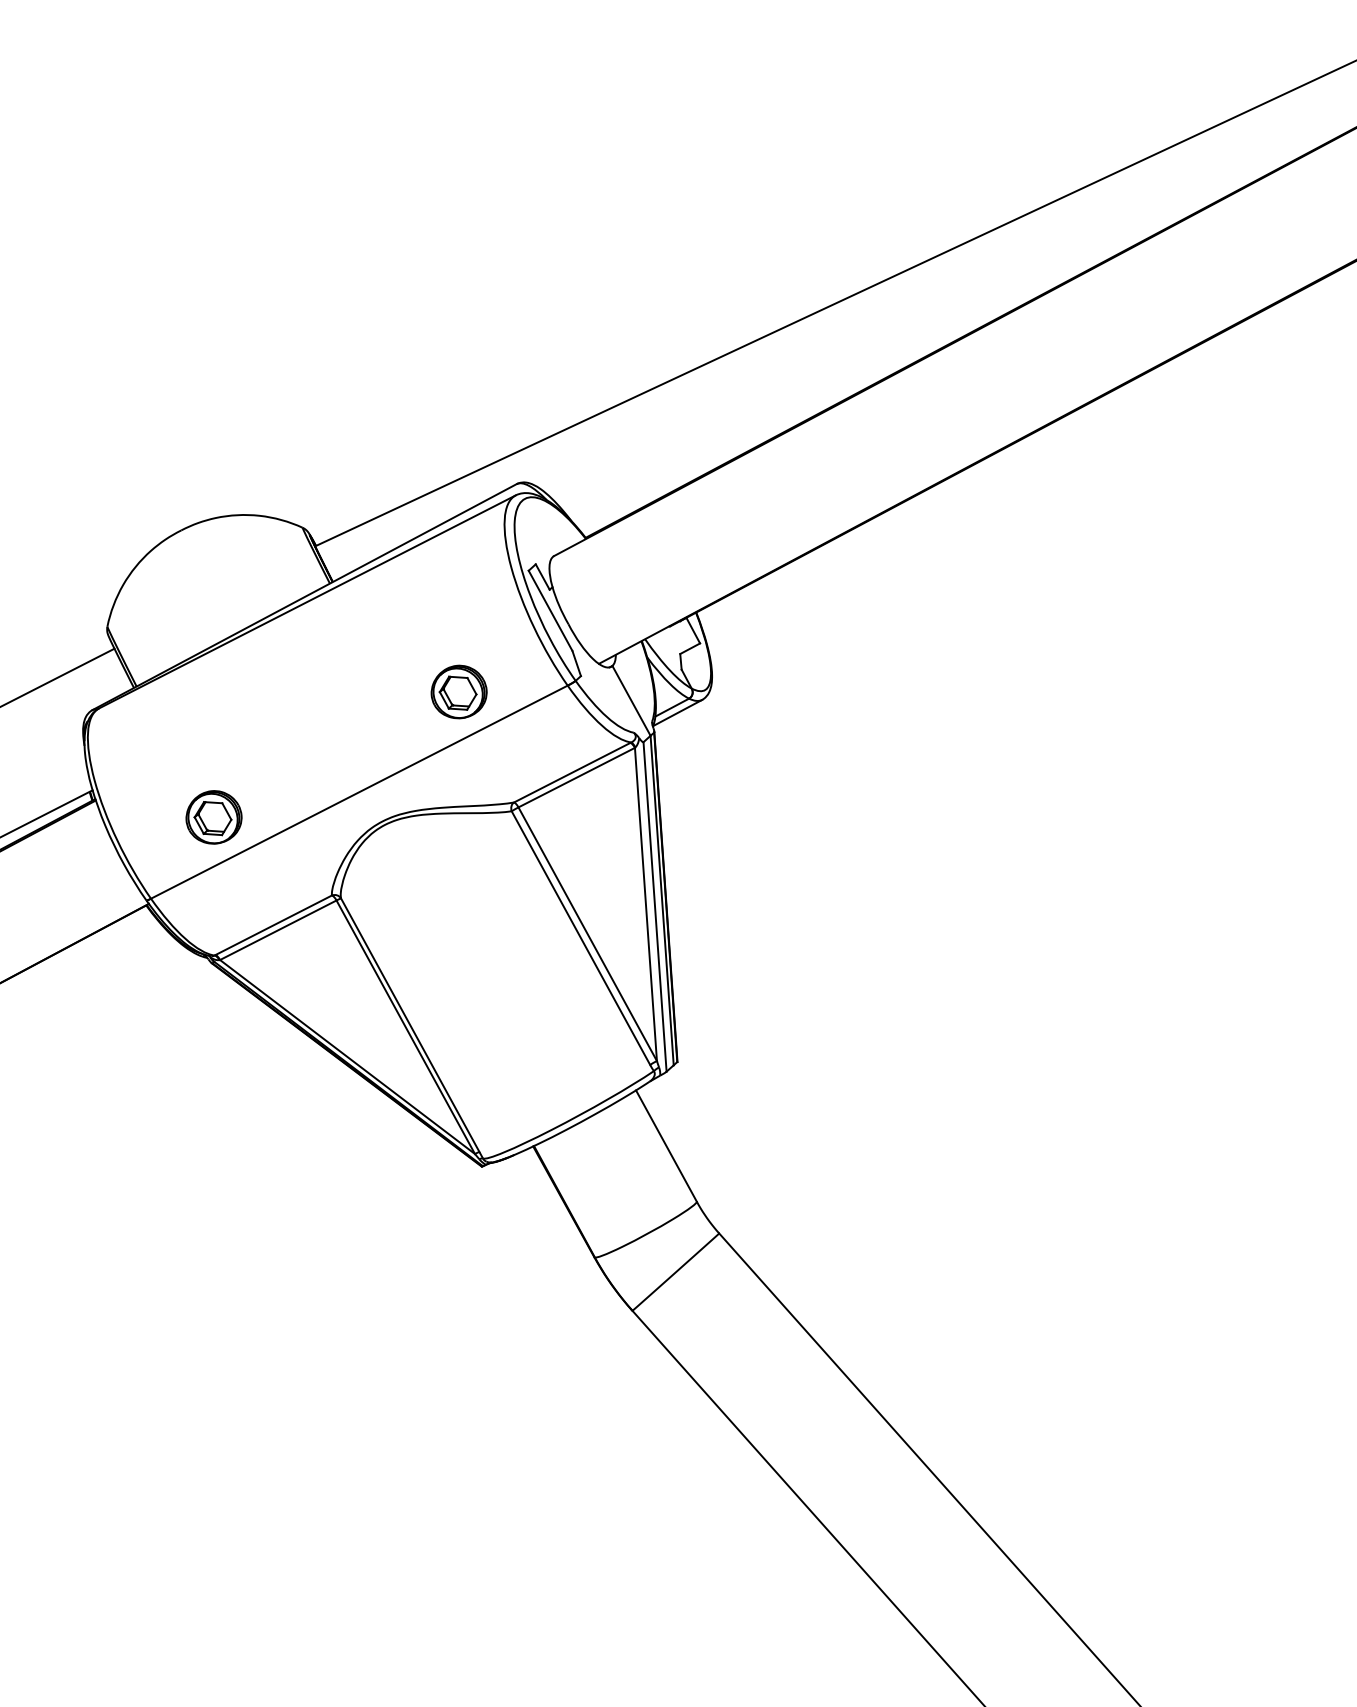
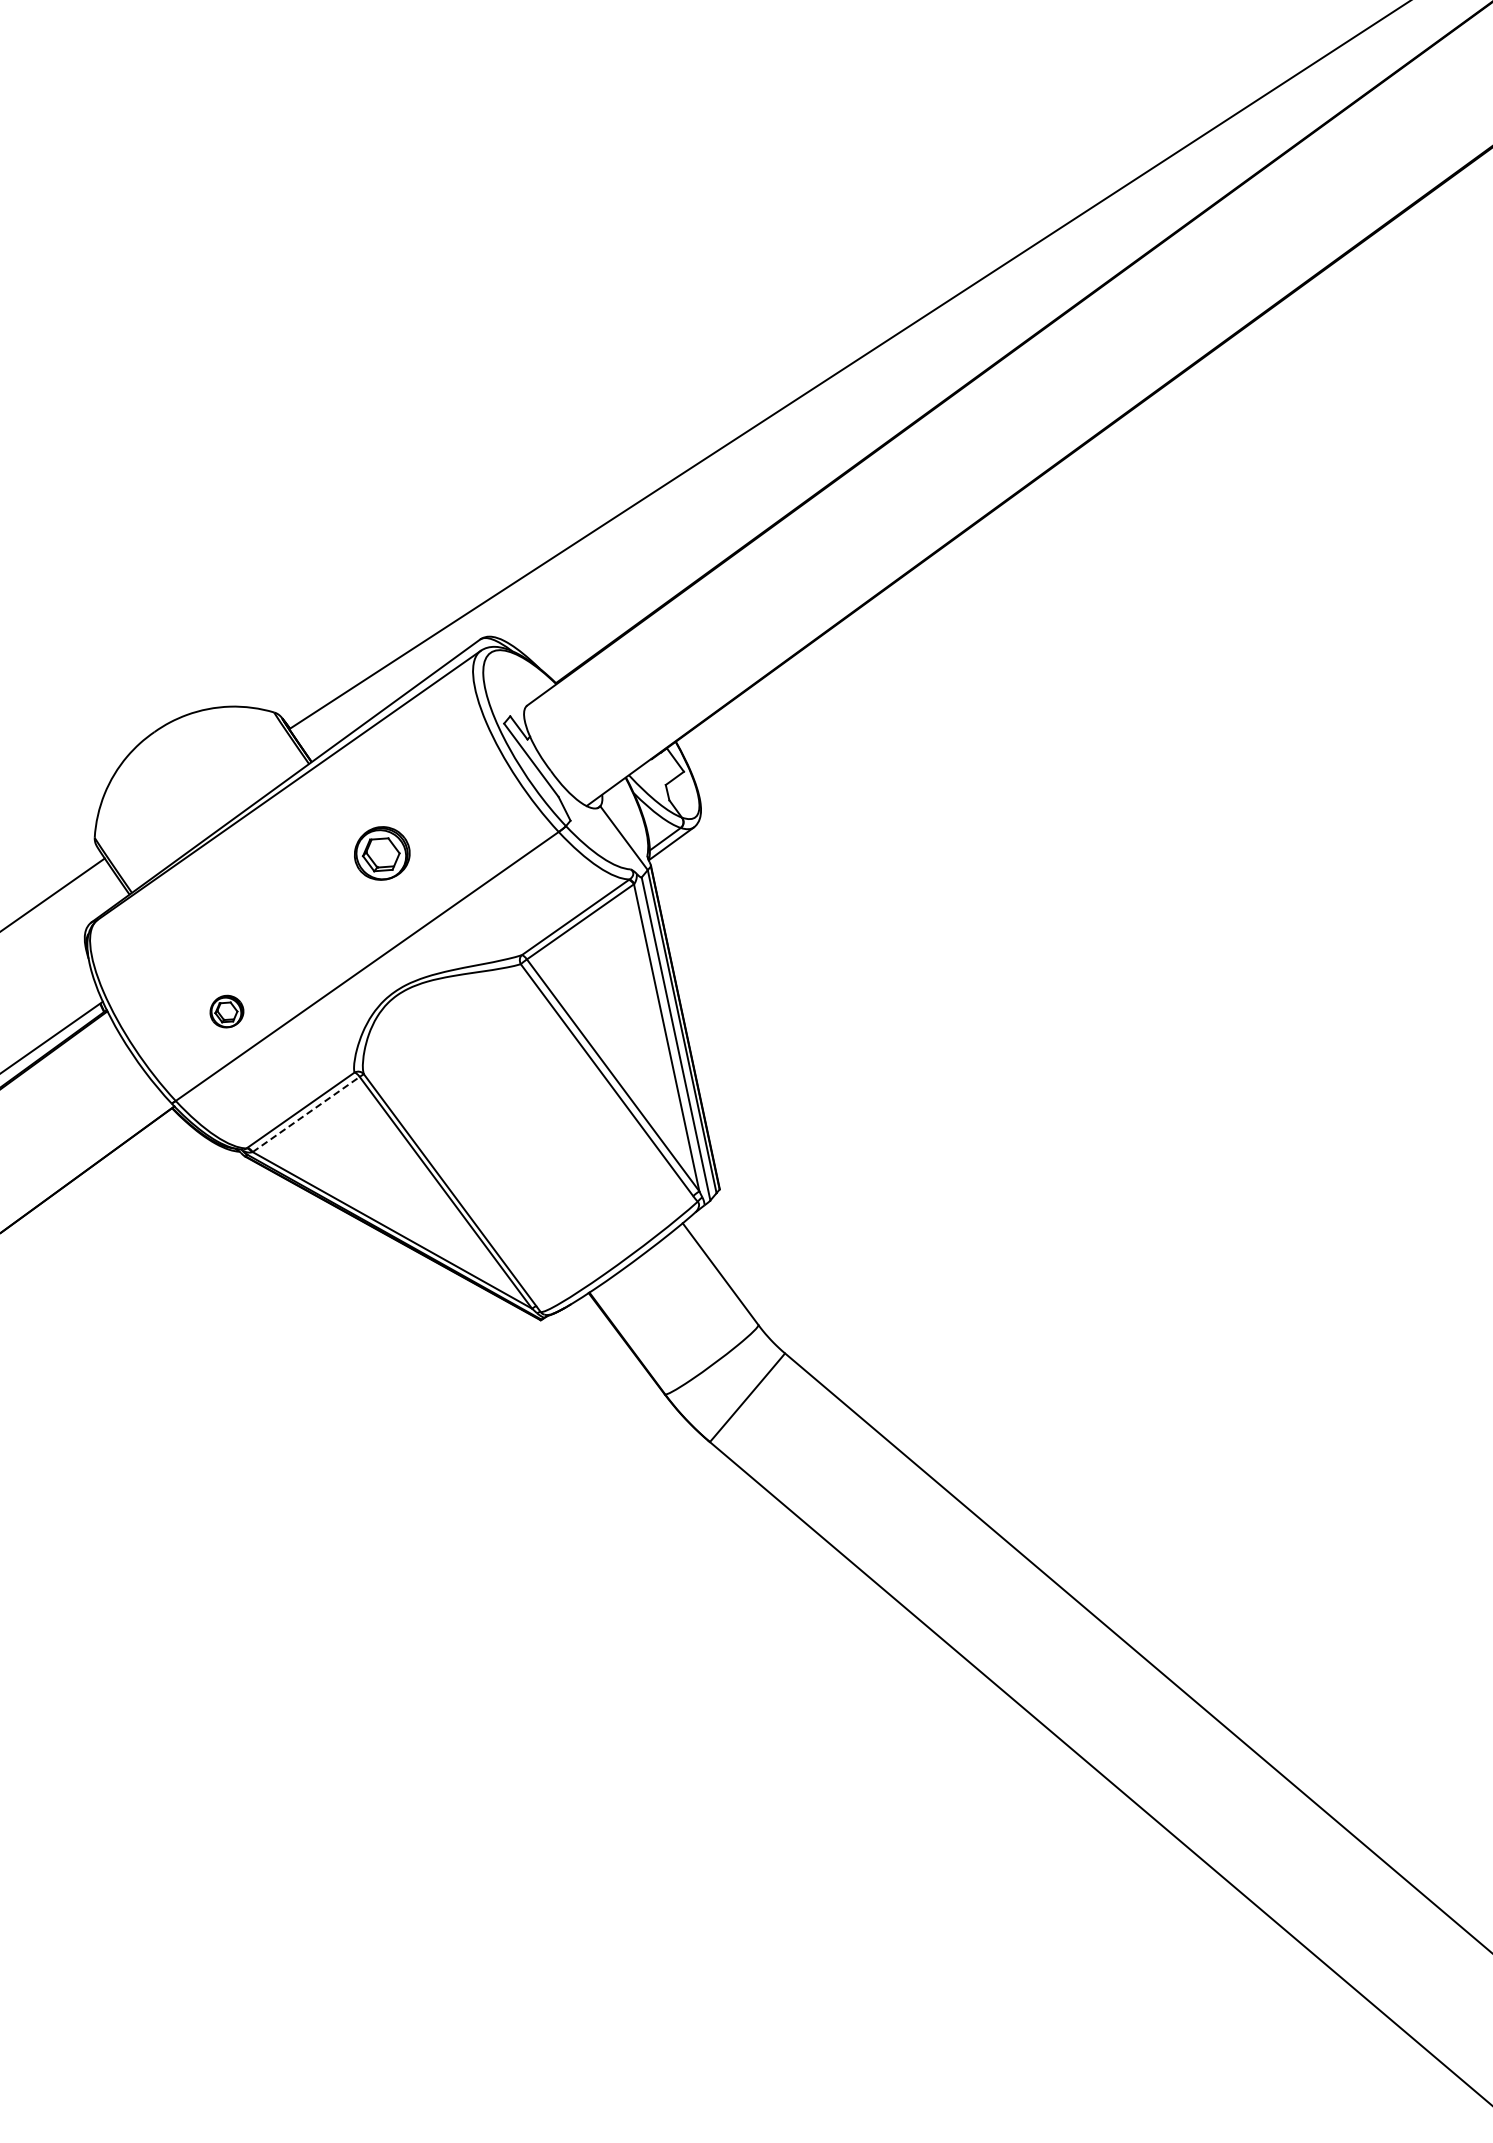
part: (459, 692) -> (382, 853), moved
part: (213, 817) -> (226, 1011), size x0.6
line: (278, 930) -> (306, 1114), solid -> dashed

